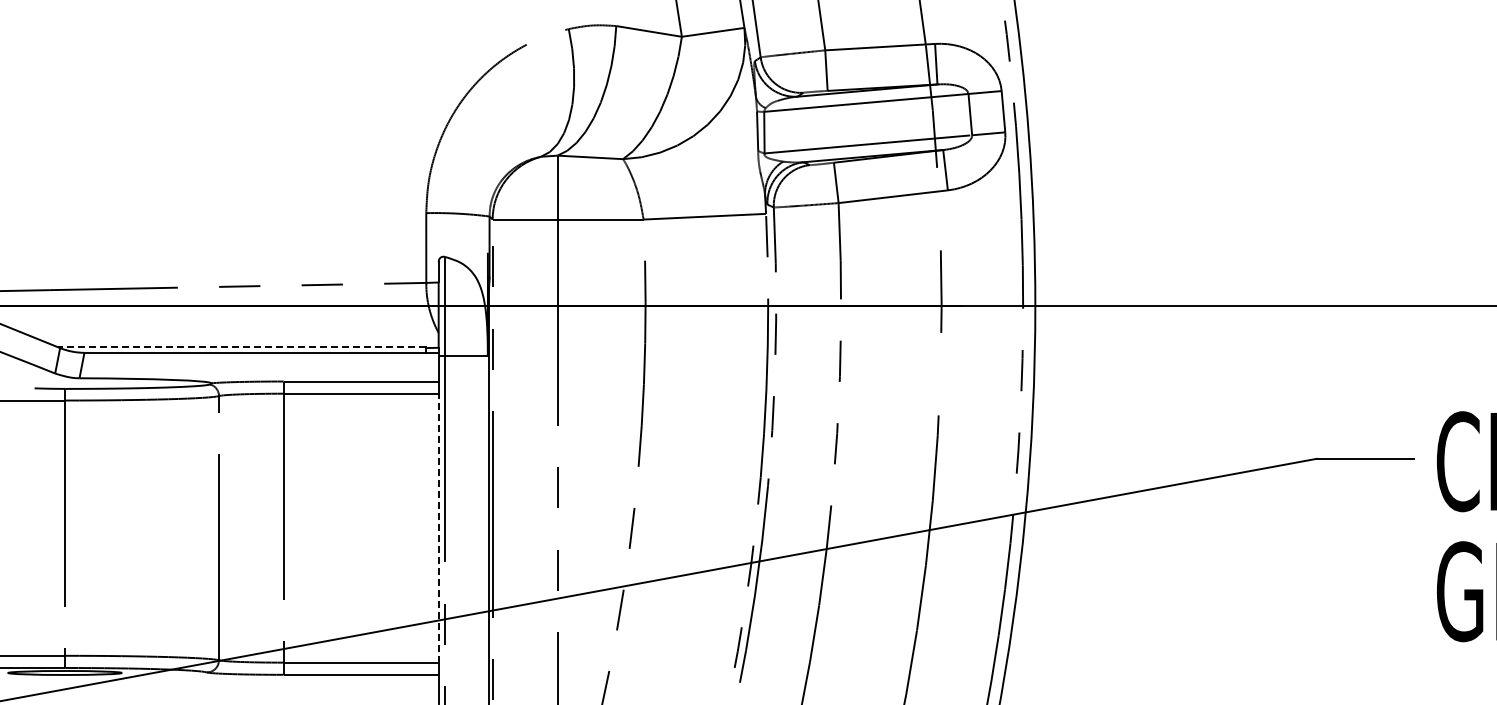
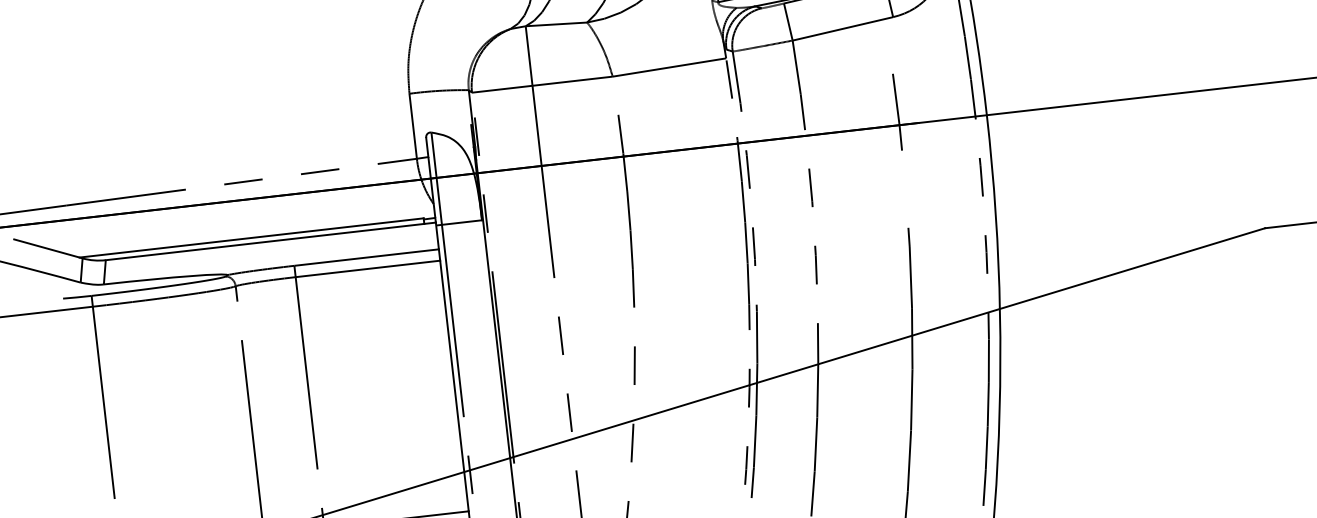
line: (241, 346) -> (251, 237), dashed -> solid
line: (438, 527) -> (454, 385), dashed -> solid

